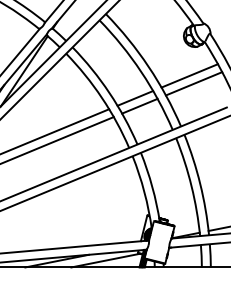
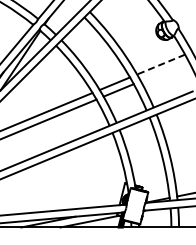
line: (190, 75) -> (161, 64), solid -> dashed
line: (193, 84) -> (164, 71), removed

